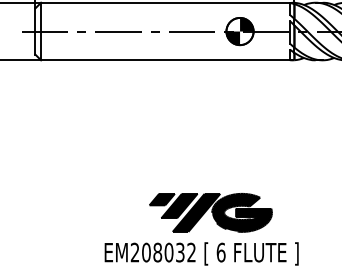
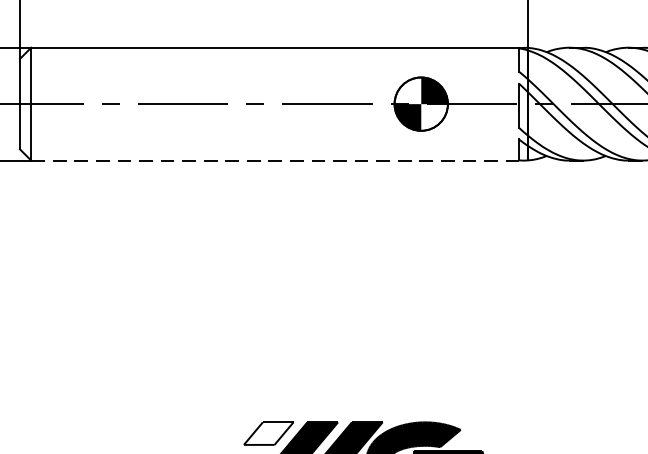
line: (166, 60) -> (277, 160), solid -> dashed
fill: (161, 199) -> (267, 433), removed

